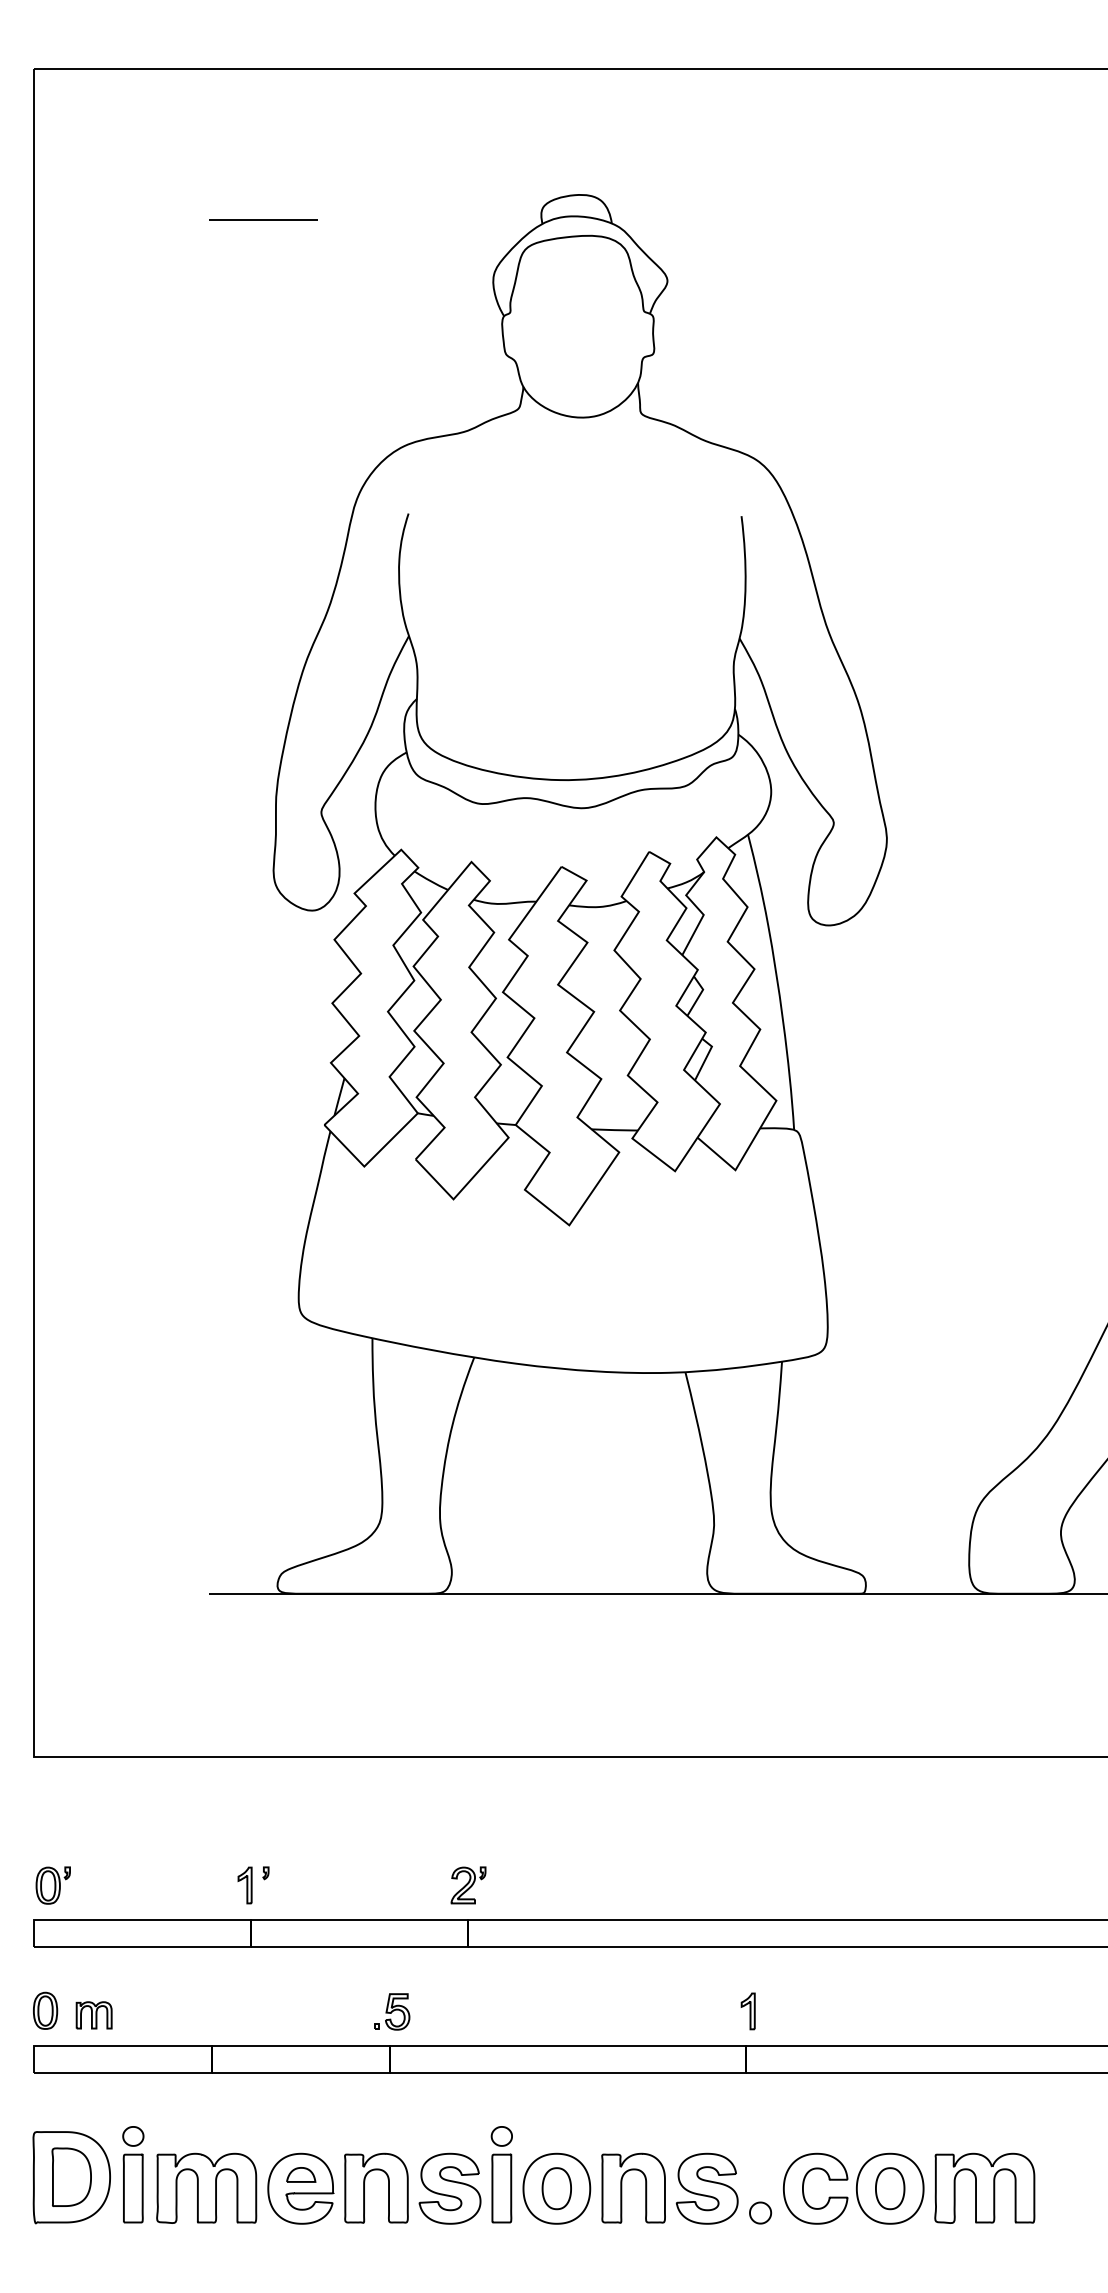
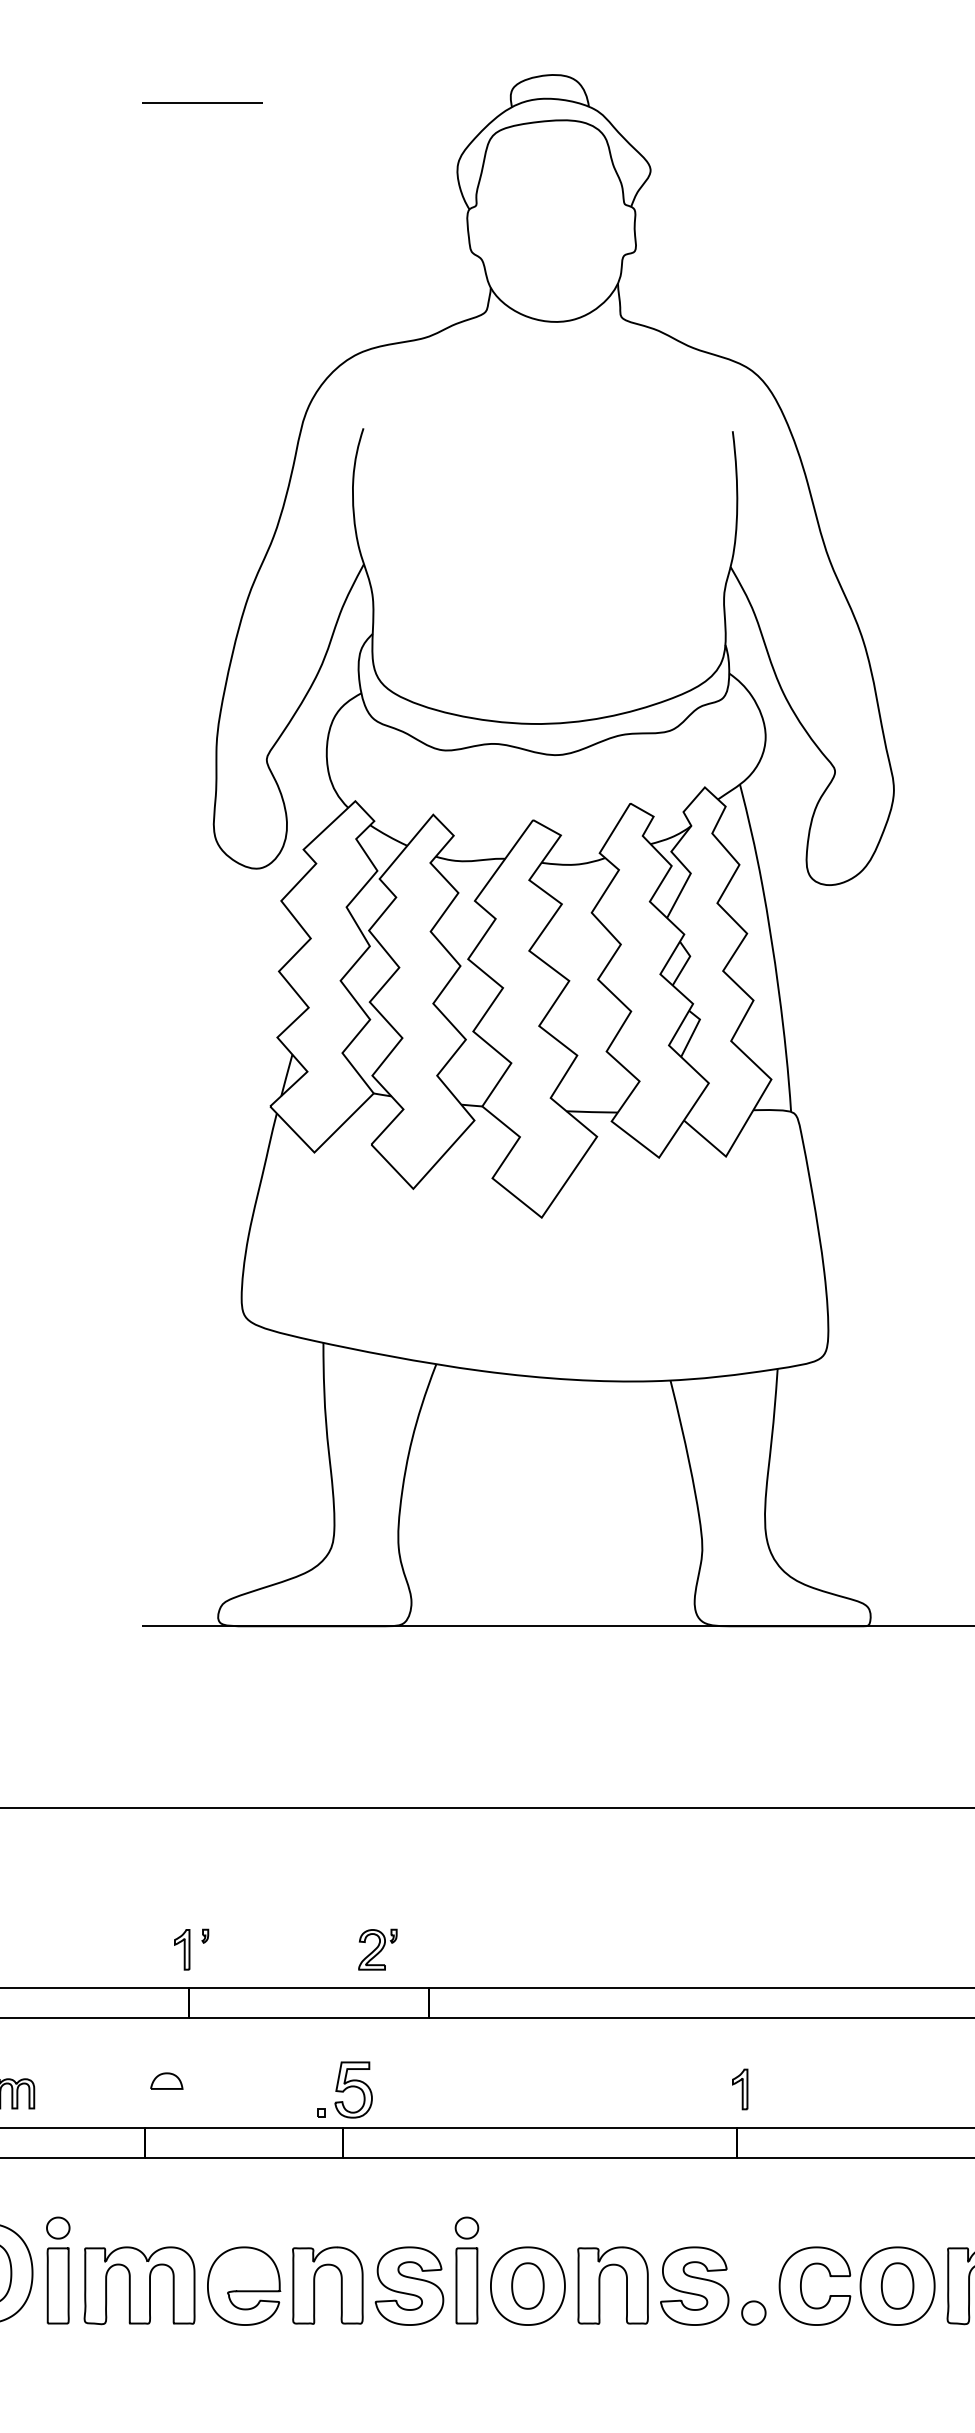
part: (468, 1885) -> (377, 1949), moved
part: (392, 2011) -> (345, 2089), size x1.4
part: (301, 2174) -> (167, 2080), moved

